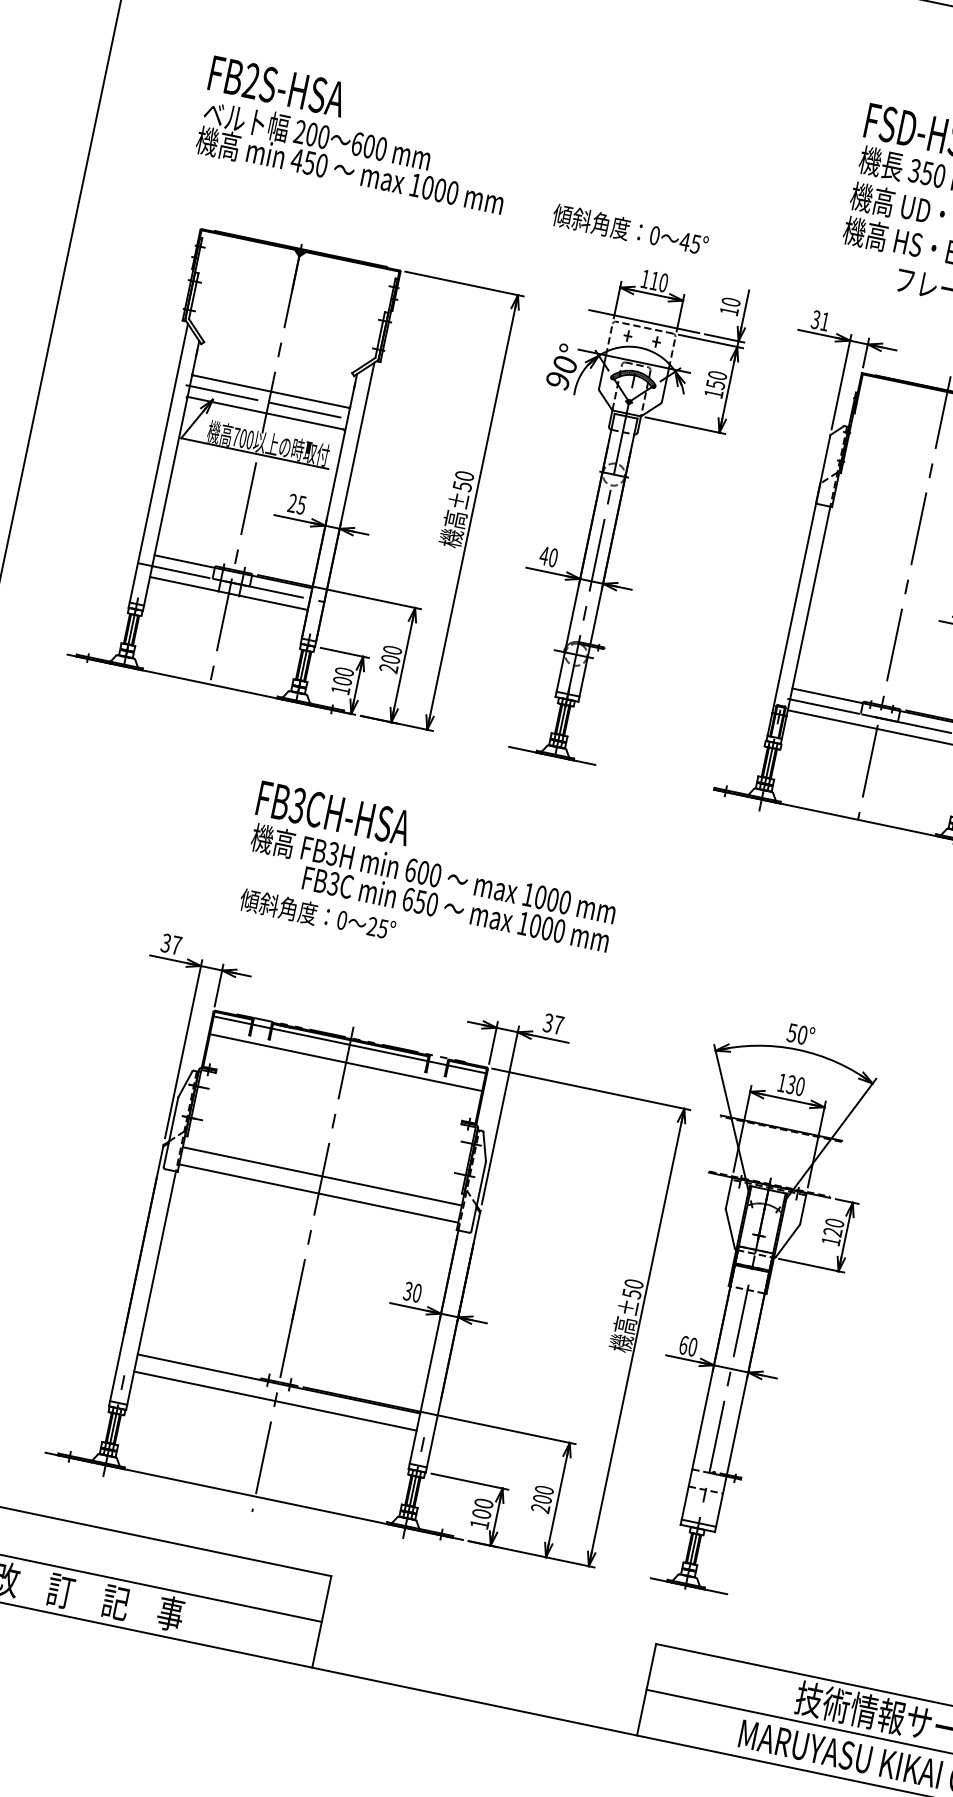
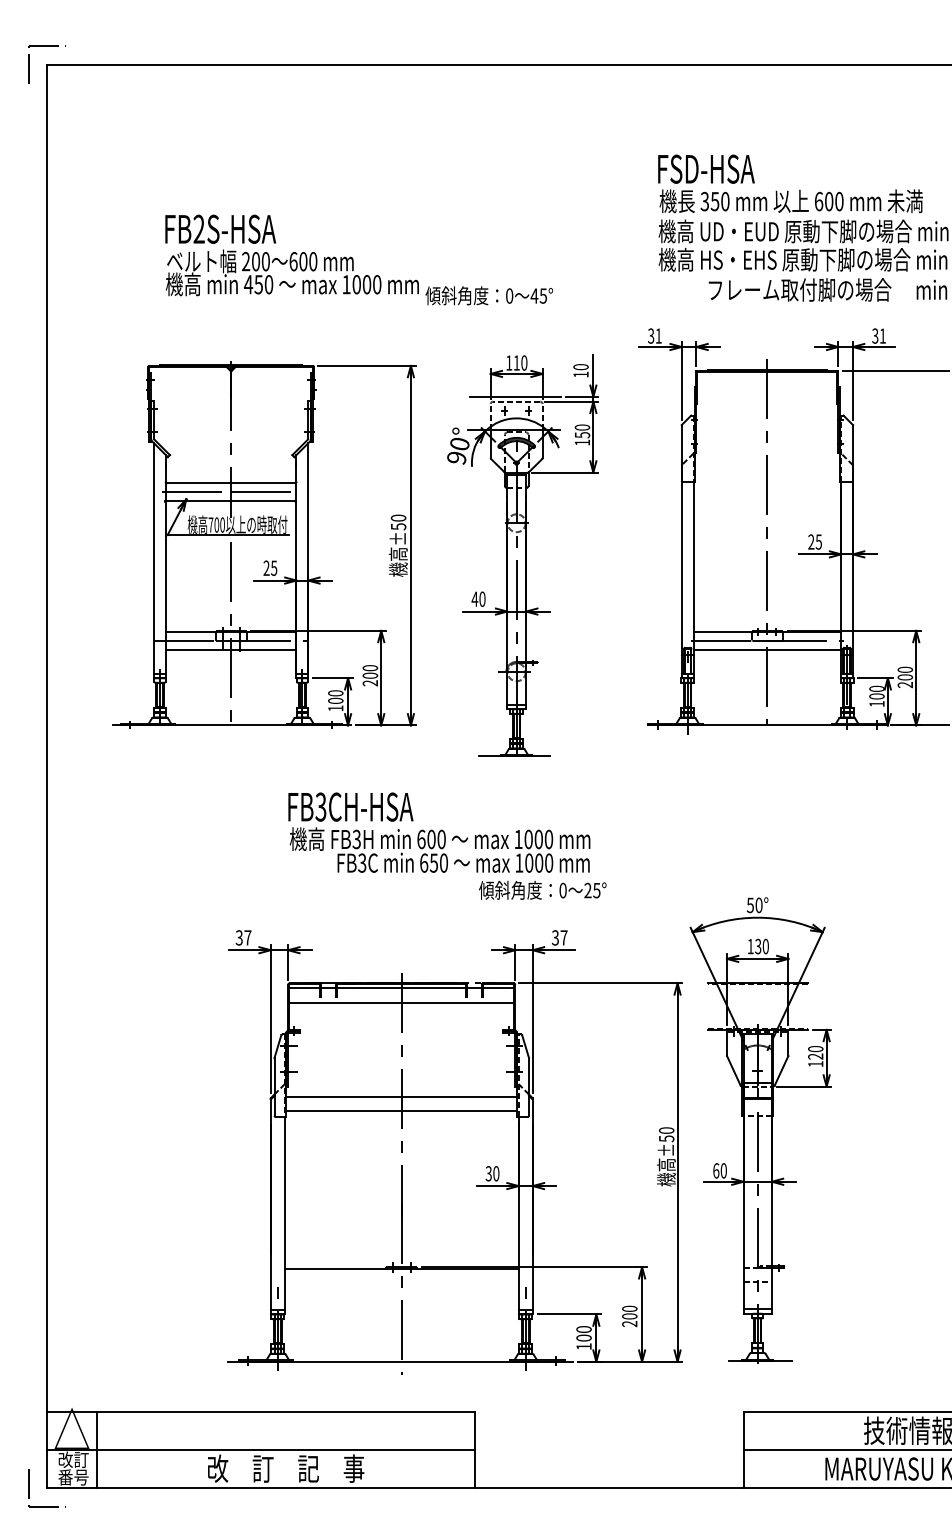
text: (356, 136) -> (291, 255), moved
part: (612, 515) -> (522, 555), moved
text: (317, 913) -> (542, 889), moved
line: (275, 1400) -> (401, 1282), removed

